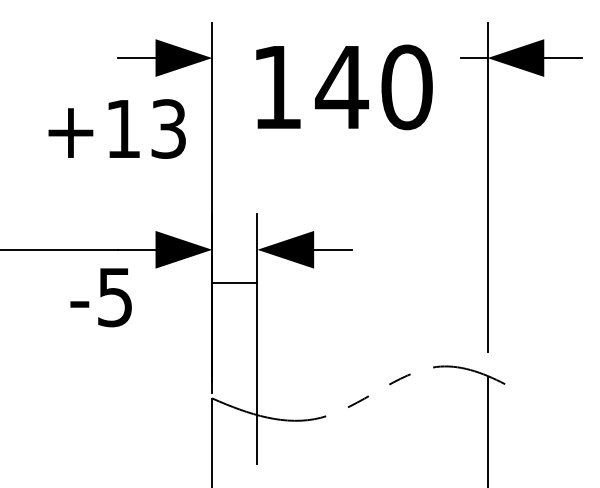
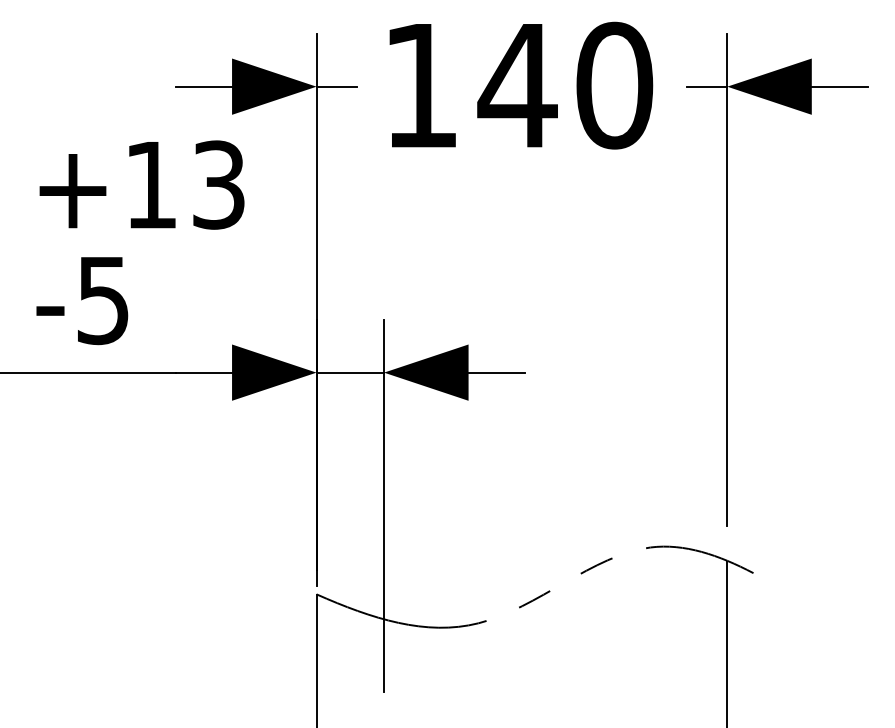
line: (225, 58) -> (336, 87), added
text: (344, 87) -> (521, 85), moved
text: (116, 128) -> (140, 184), moved
line: (234, 282) -> (349, 372), moved
text: (100, 297) -> (81, 300), moved

